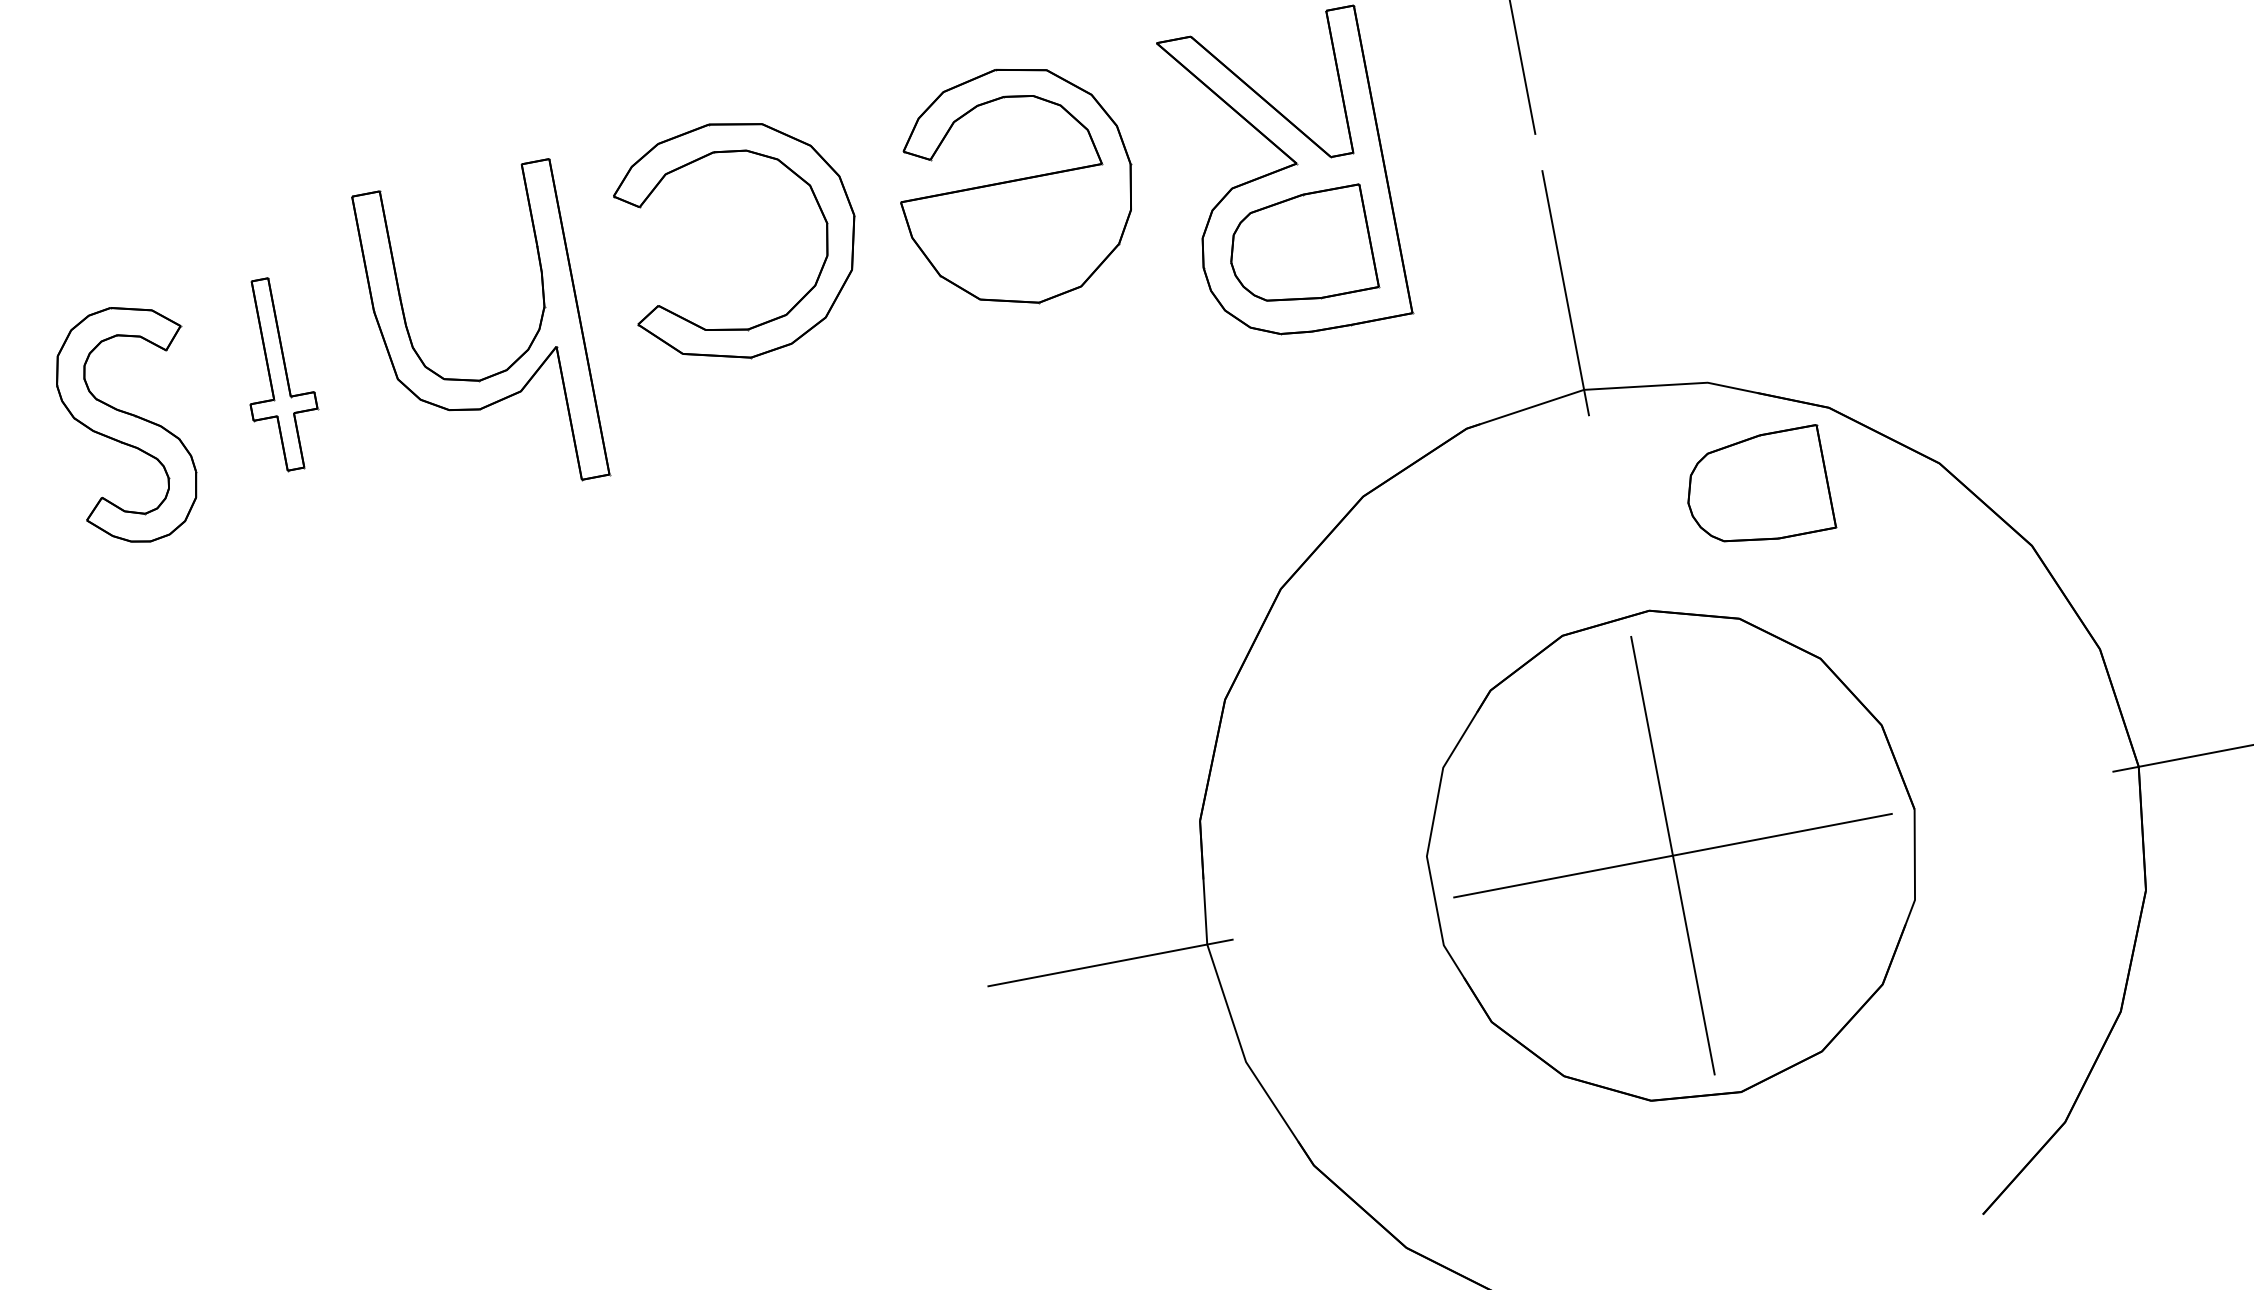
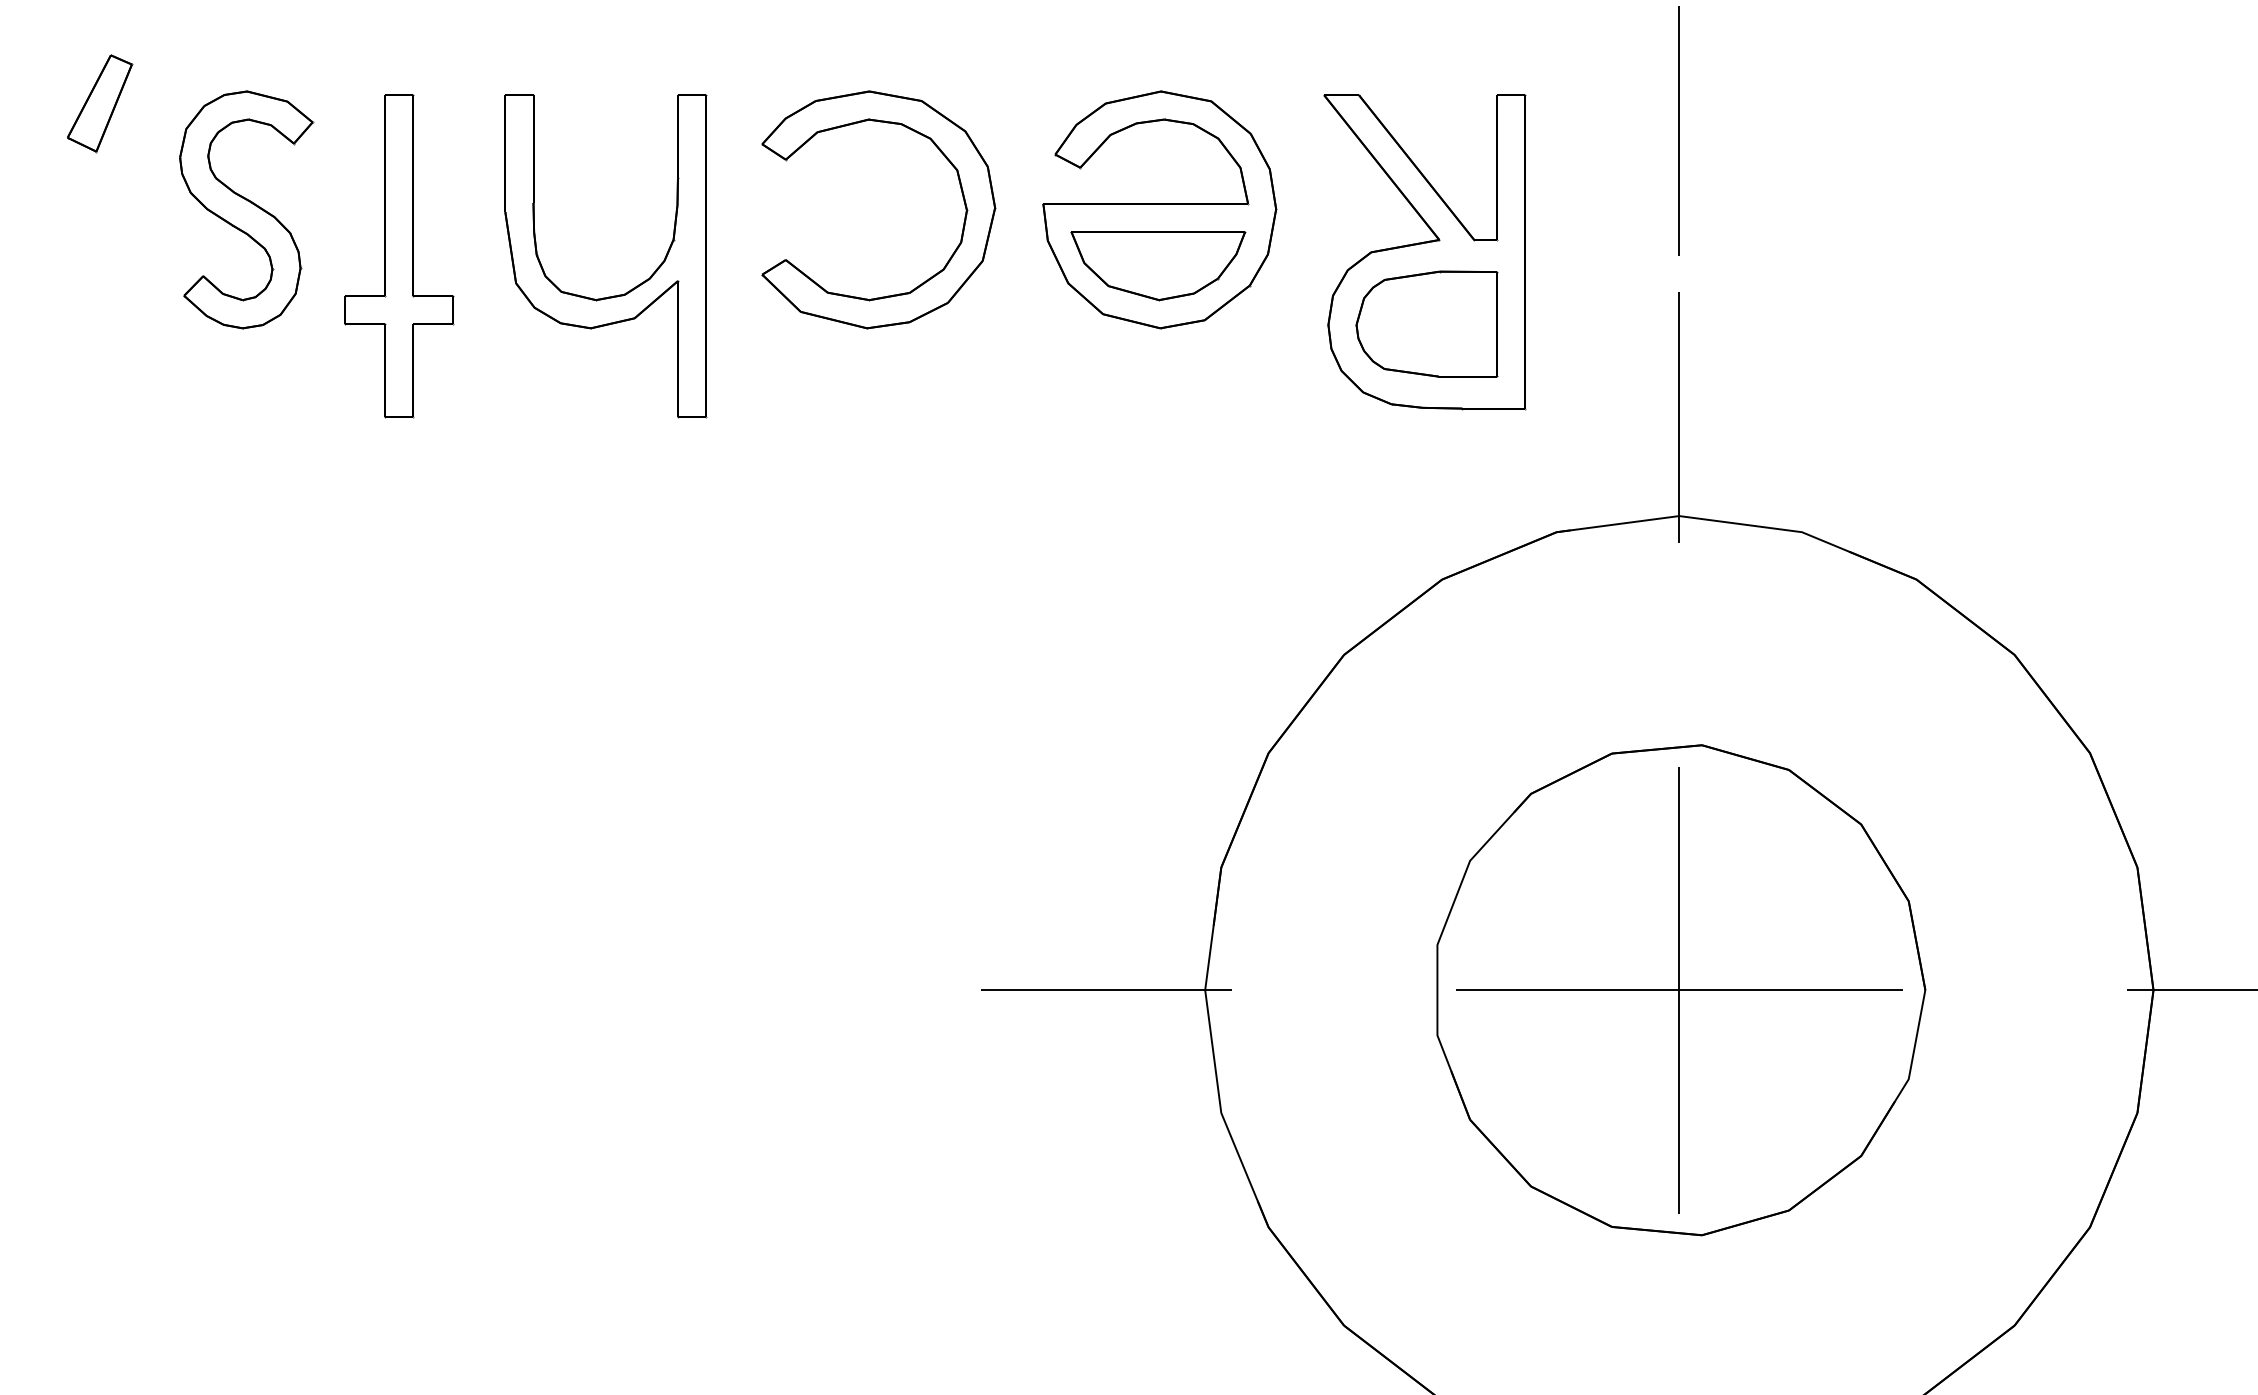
part: (1025, 242) -> (1158, 266), added
part: (278, 374) -> (399, 256), size x1.67
part: (131, 424) -> (246, 209), moved
part: (1756, 488) -> (1830, 645), removed

